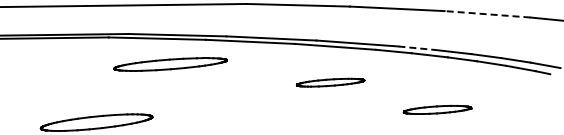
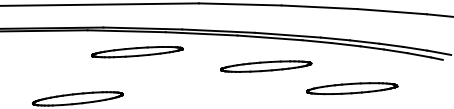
line: (487, 14) -> (392, 11), dashed -> solid
line: (417, 48) -> (336, 39), dashed -> solid
part: (330, 82) -> (266, 66), size x1.67
part: (437, 109) -> (352, 88), size x1.67

